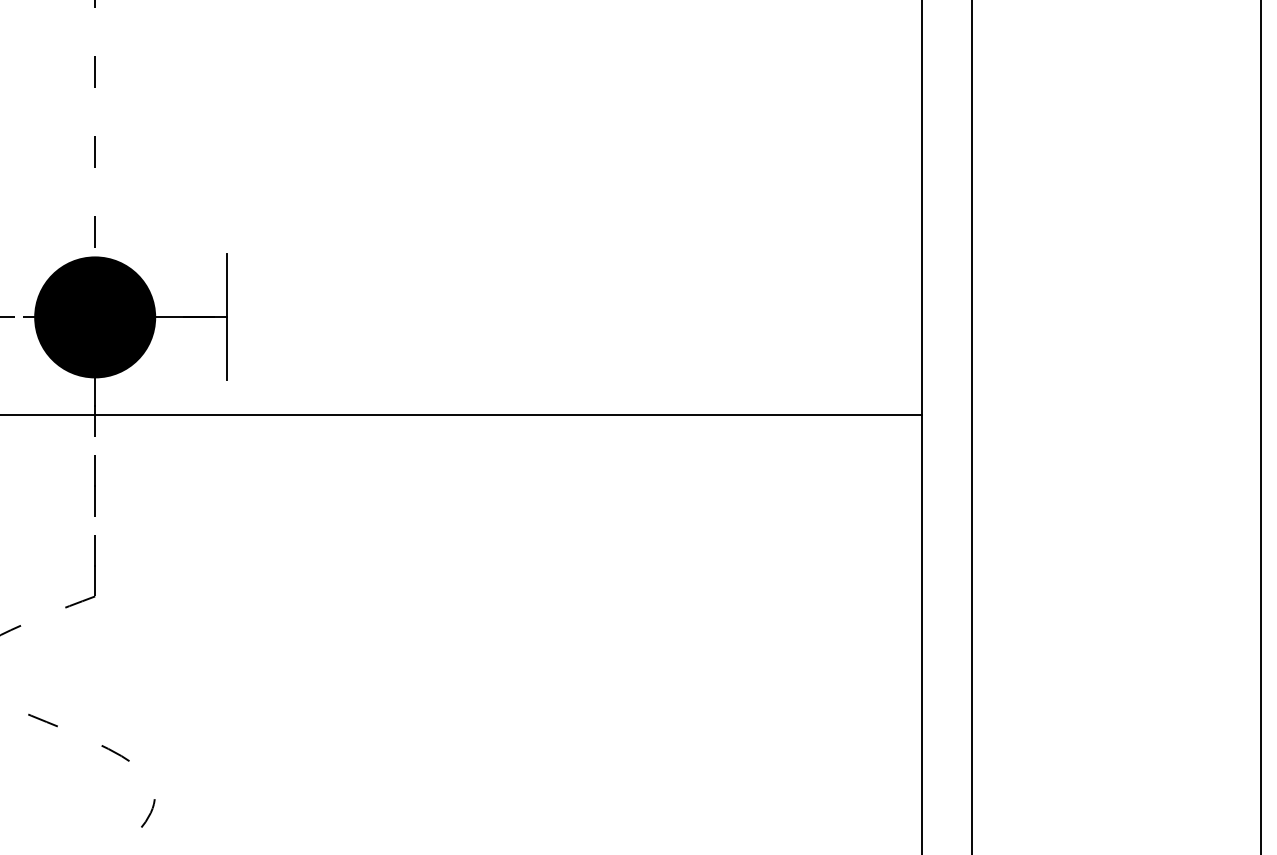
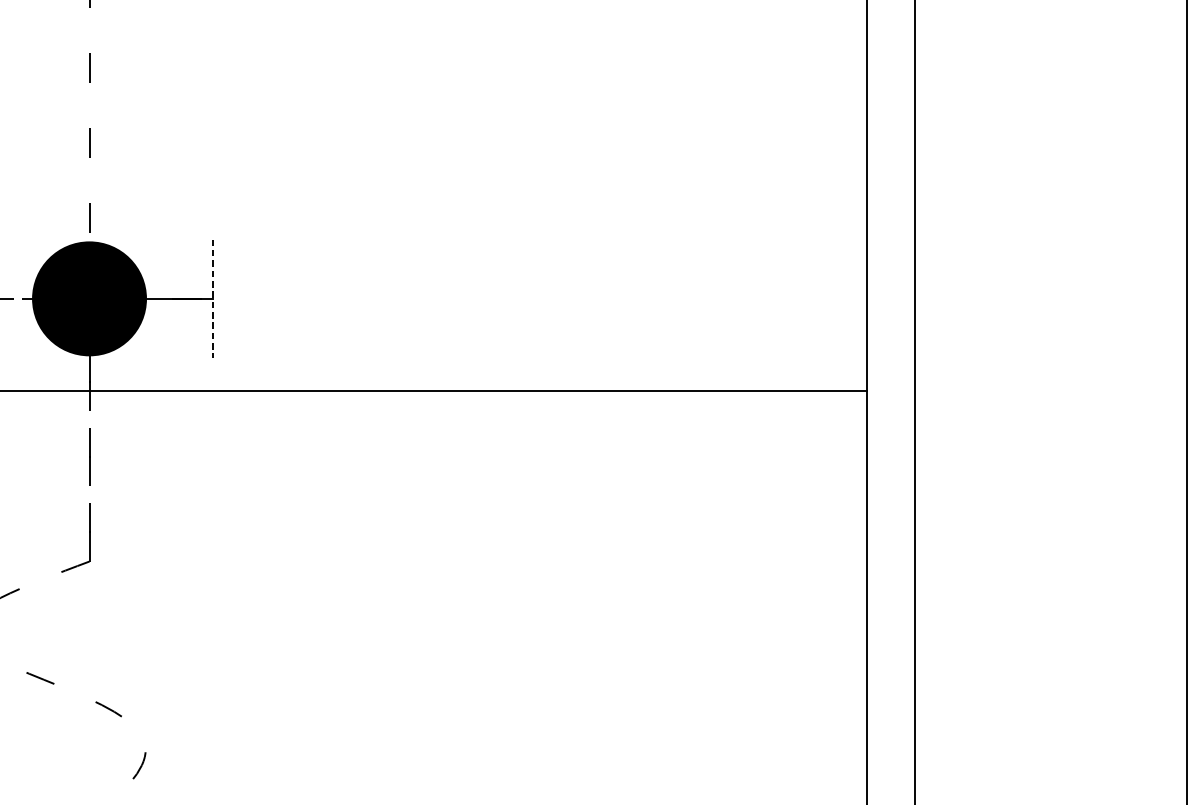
line: (226, 317) -> (213, 298), solid -> dashed

